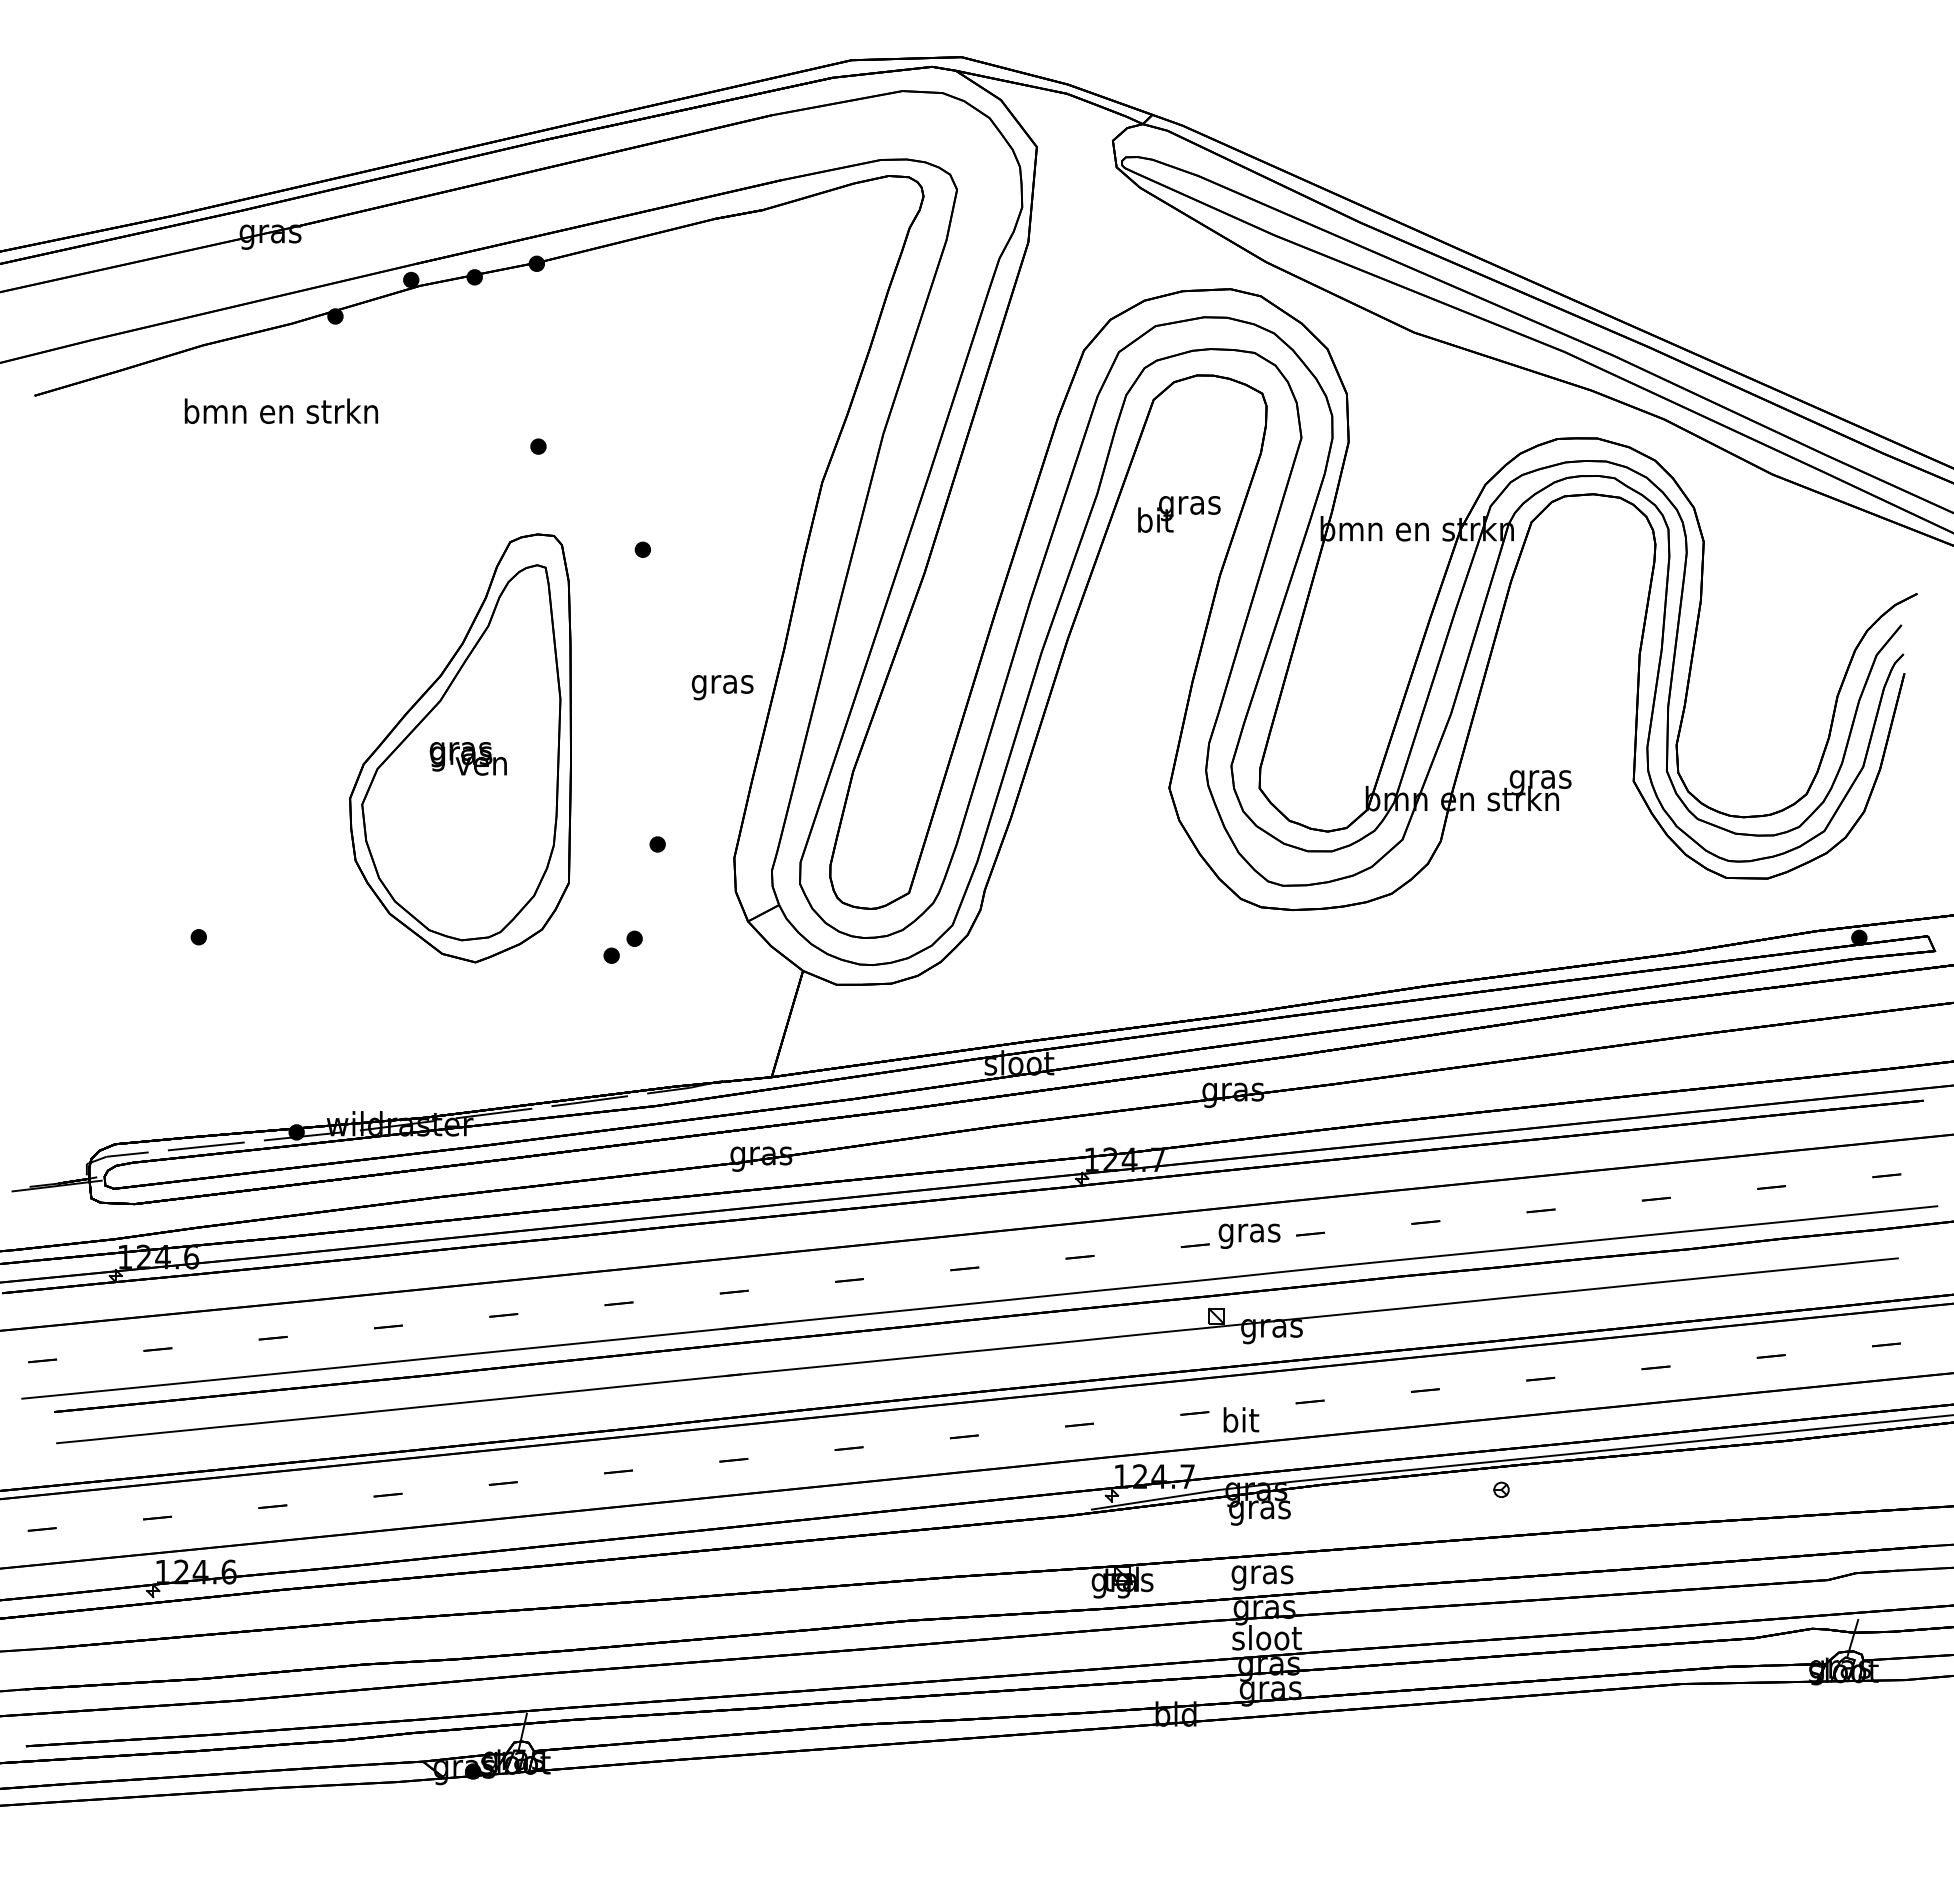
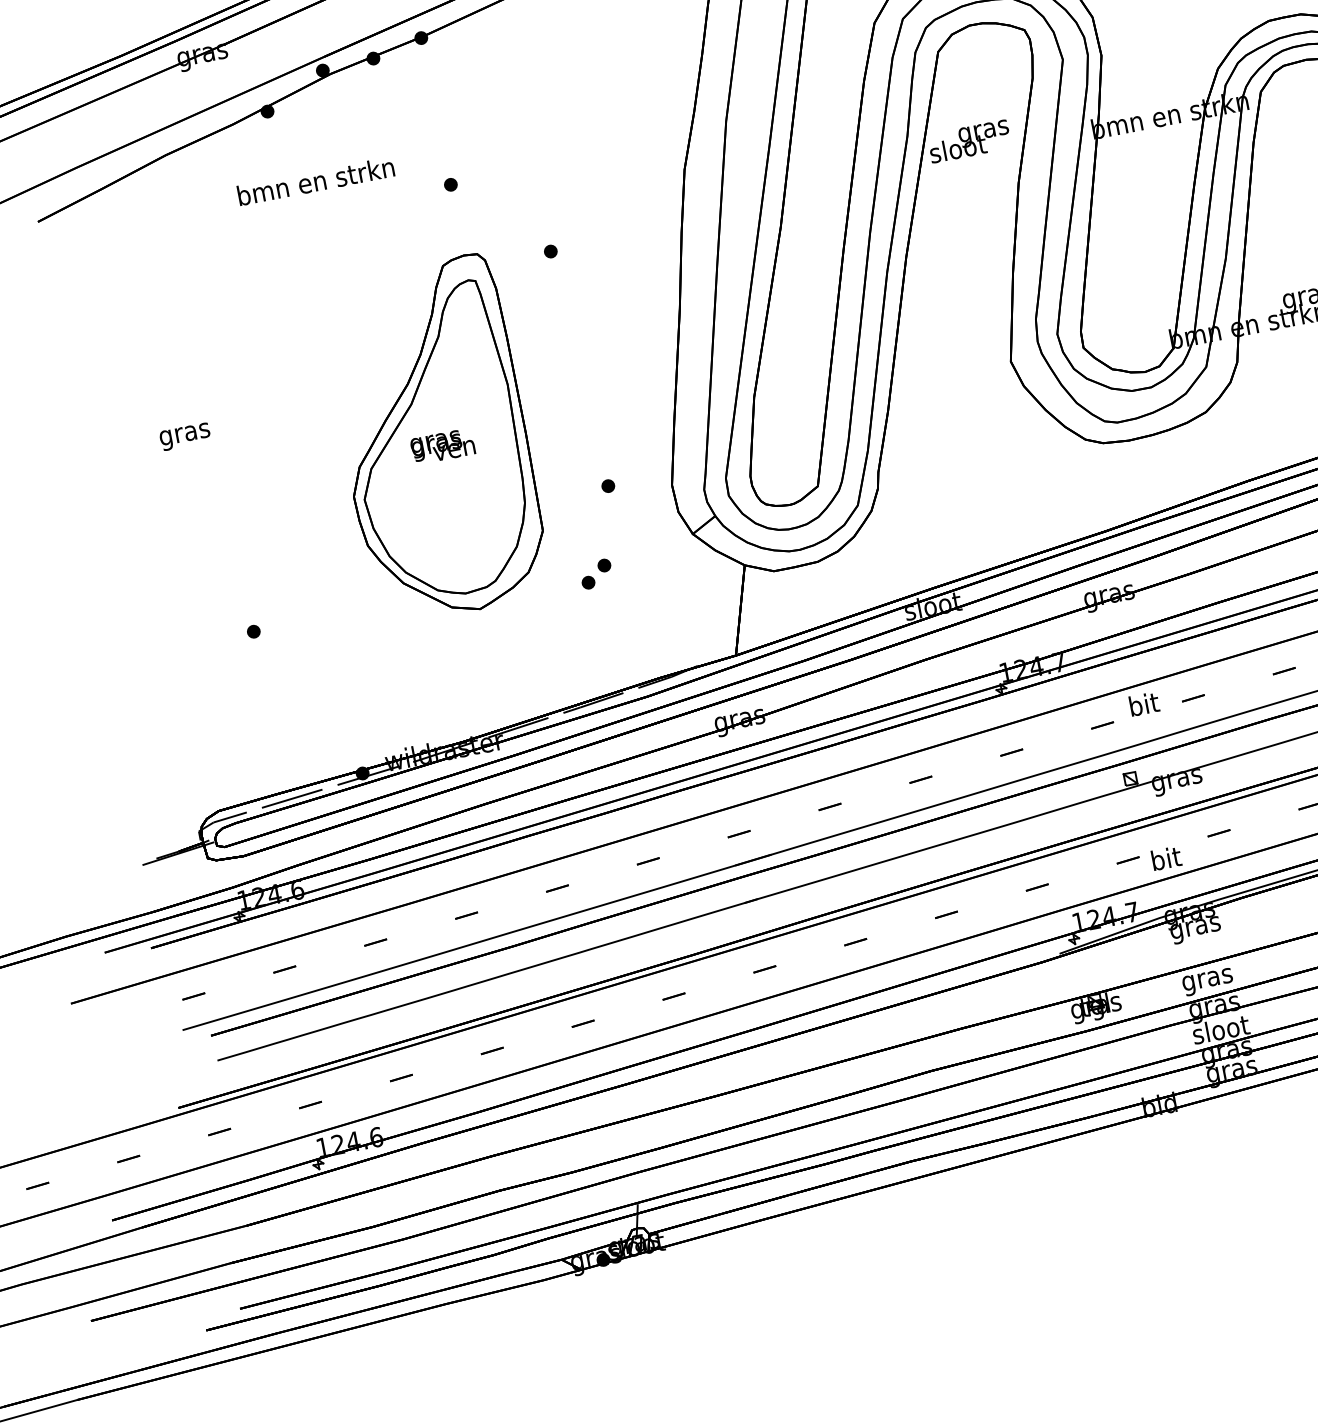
text: (280, 410) -> (315, 180), moved
text: (1155, 519) -> (958, 147), bit -> sloot
text: (722, 687) -> (185, 436), moved
text: (1249, 1232) -> (1144, 706), gras -> bit

